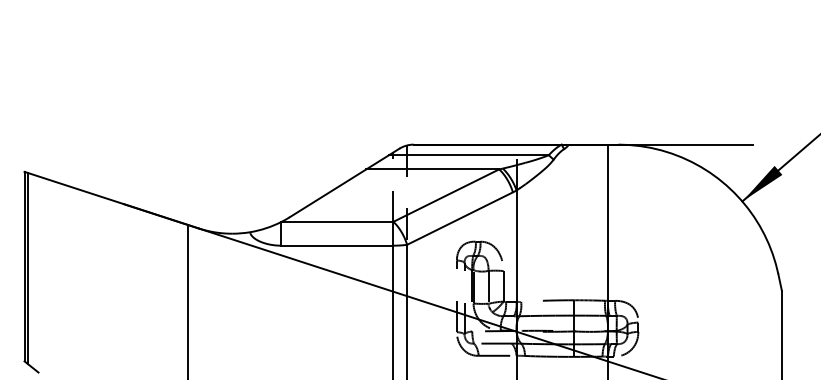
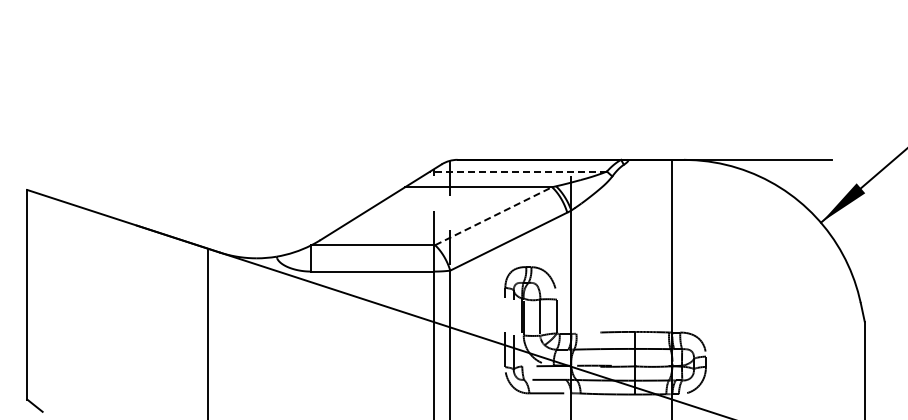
line: (468, 155) -> (518, 171), solid -> dashed
line: (447, 194) -> (494, 215), solid -> dashed
line: (28, 268) -> (31, 296), removed

